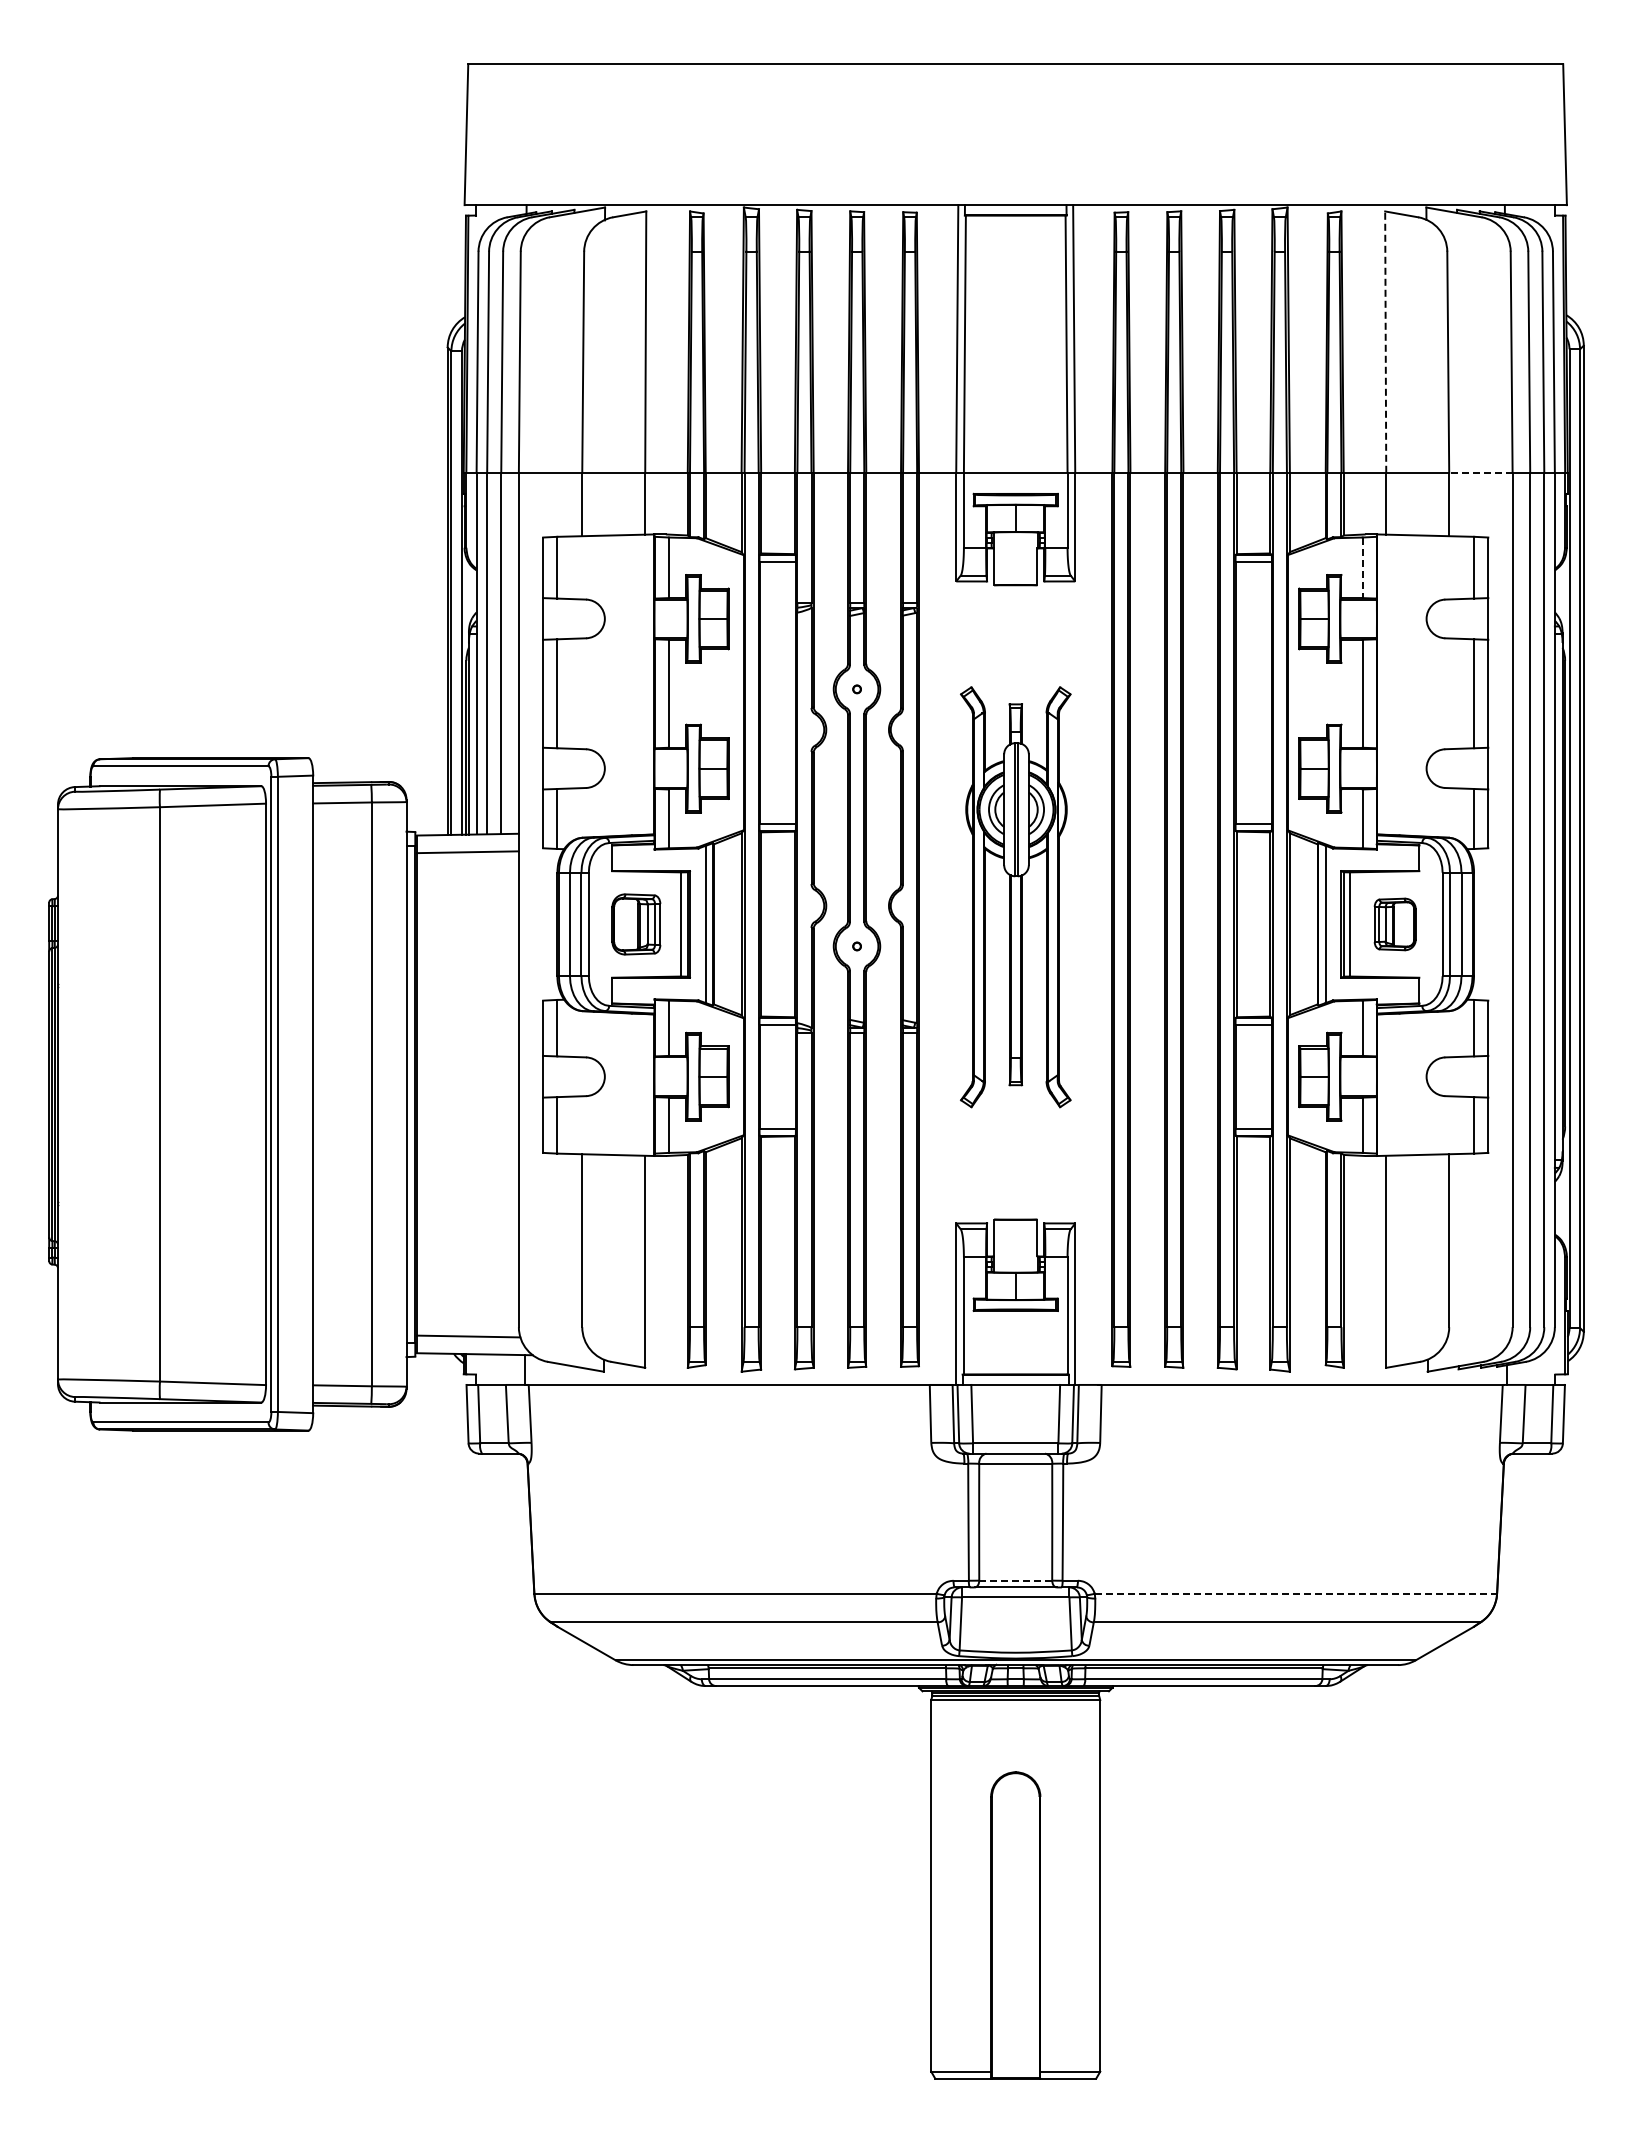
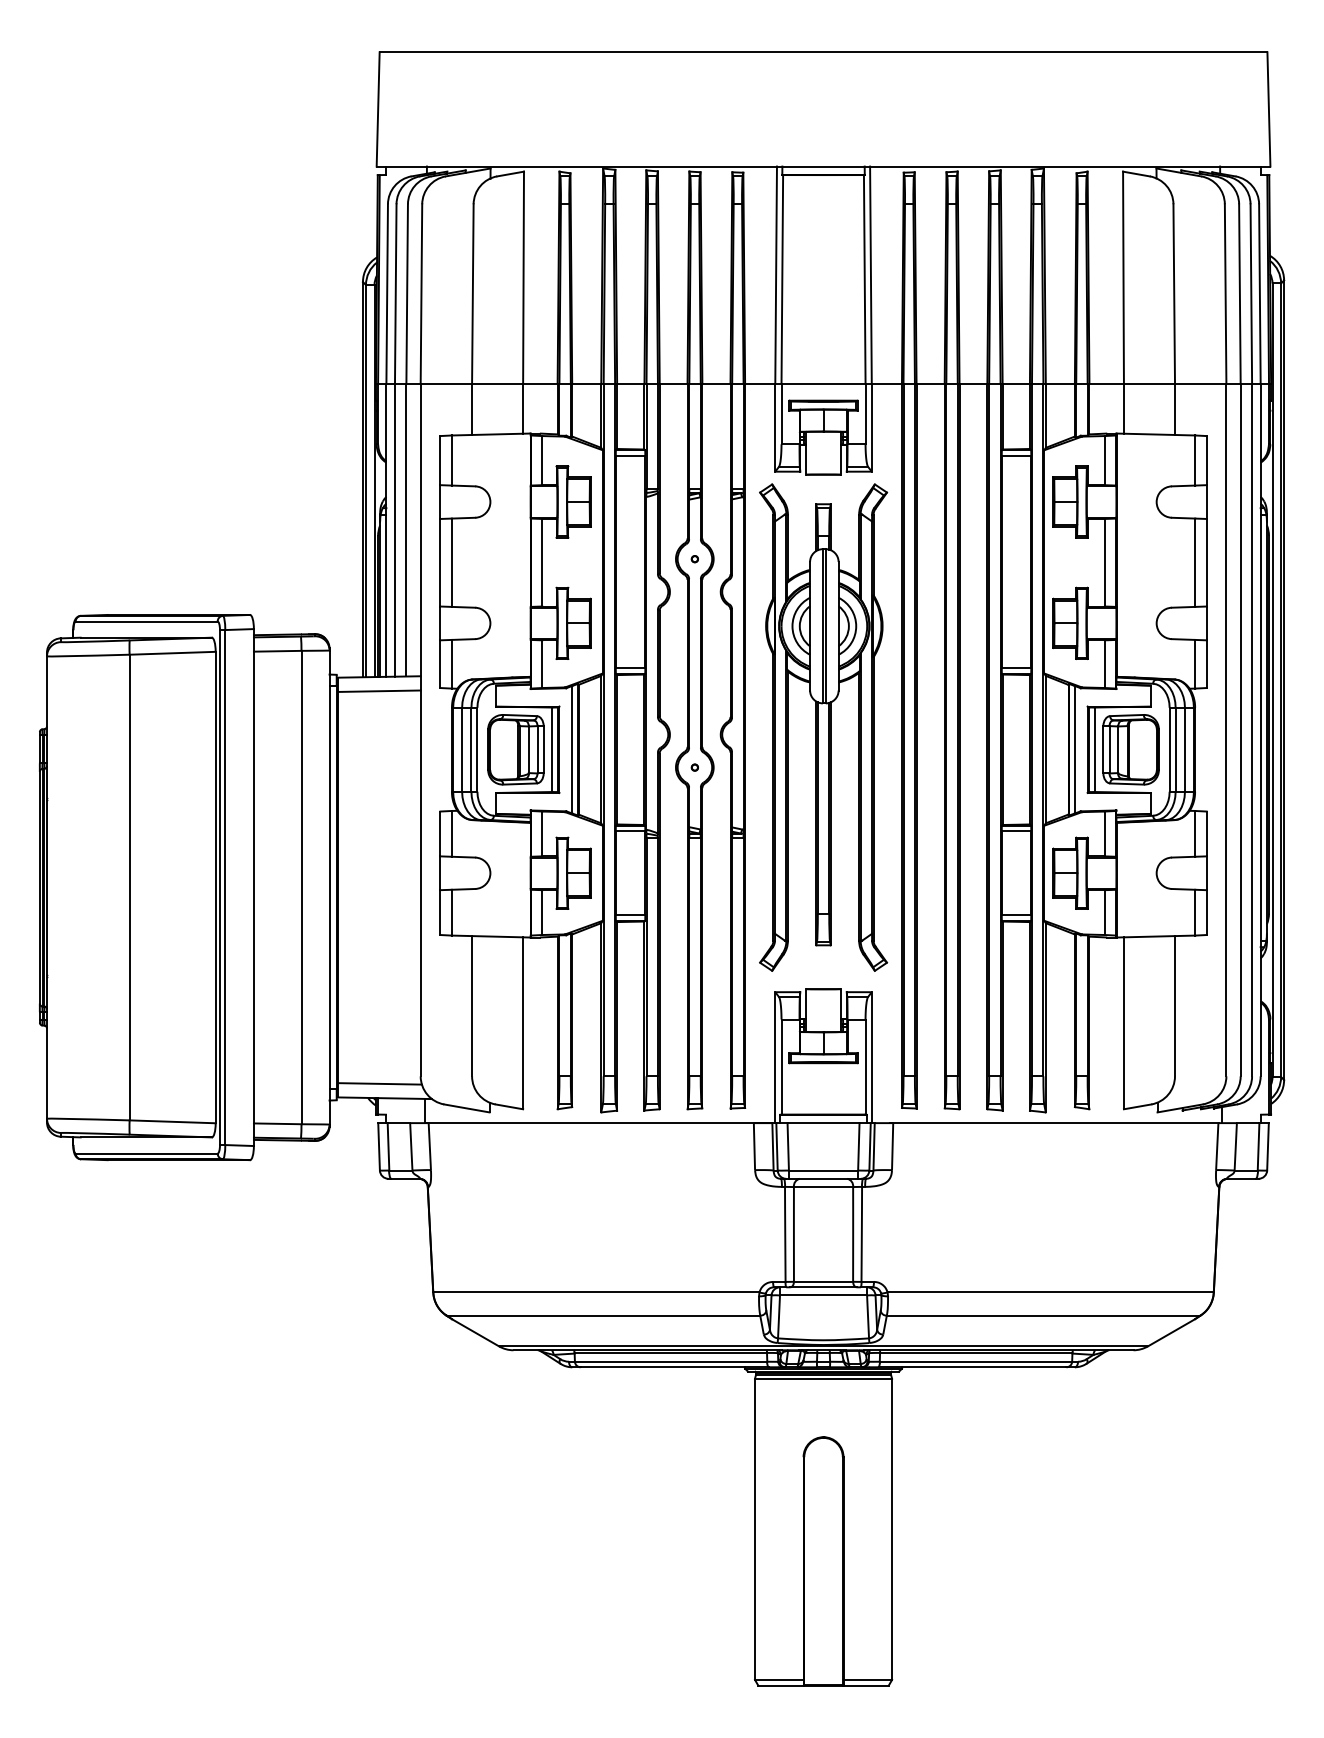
line: (1385, 342) -> (1123, 277), dashed -> solid
line: (1480, 472) -> (1200, 383), dashed -> solid
line: (1362, 568) -> (1104, 461), dashed -> solid
part: (1015, 897) -> (823, 727), size x1.43
part: (636, 924) -> (516, 749), size x1.43
part: (1395, 924) -> (1131, 749), size x1.67
line: (1016, 1580) -> (824, 1281), dashed -> solid
line: (1296, 1593) -> (1051, 1292), dashed -> solid

